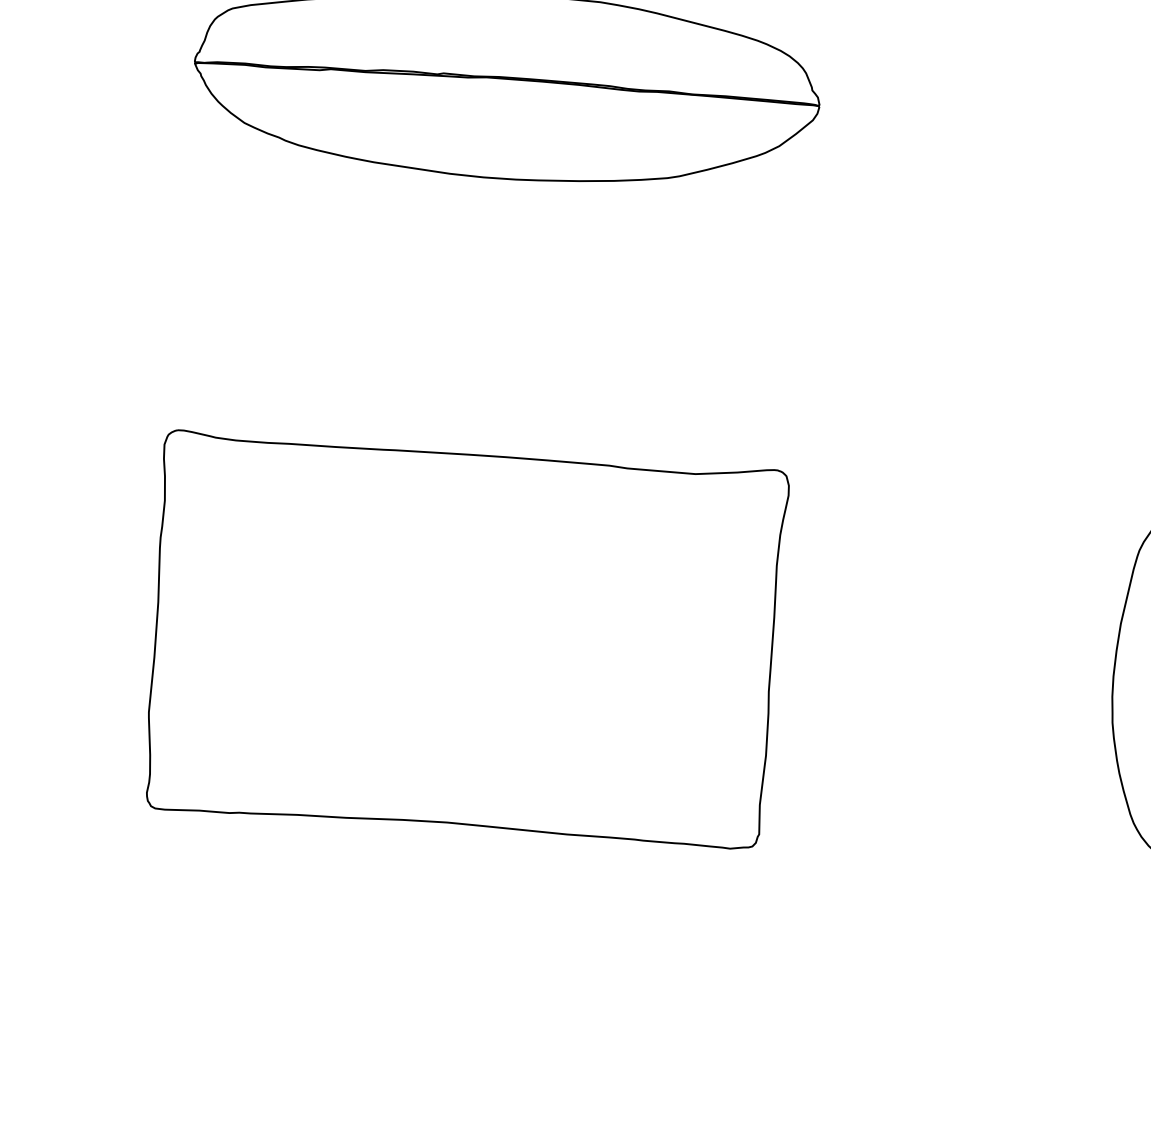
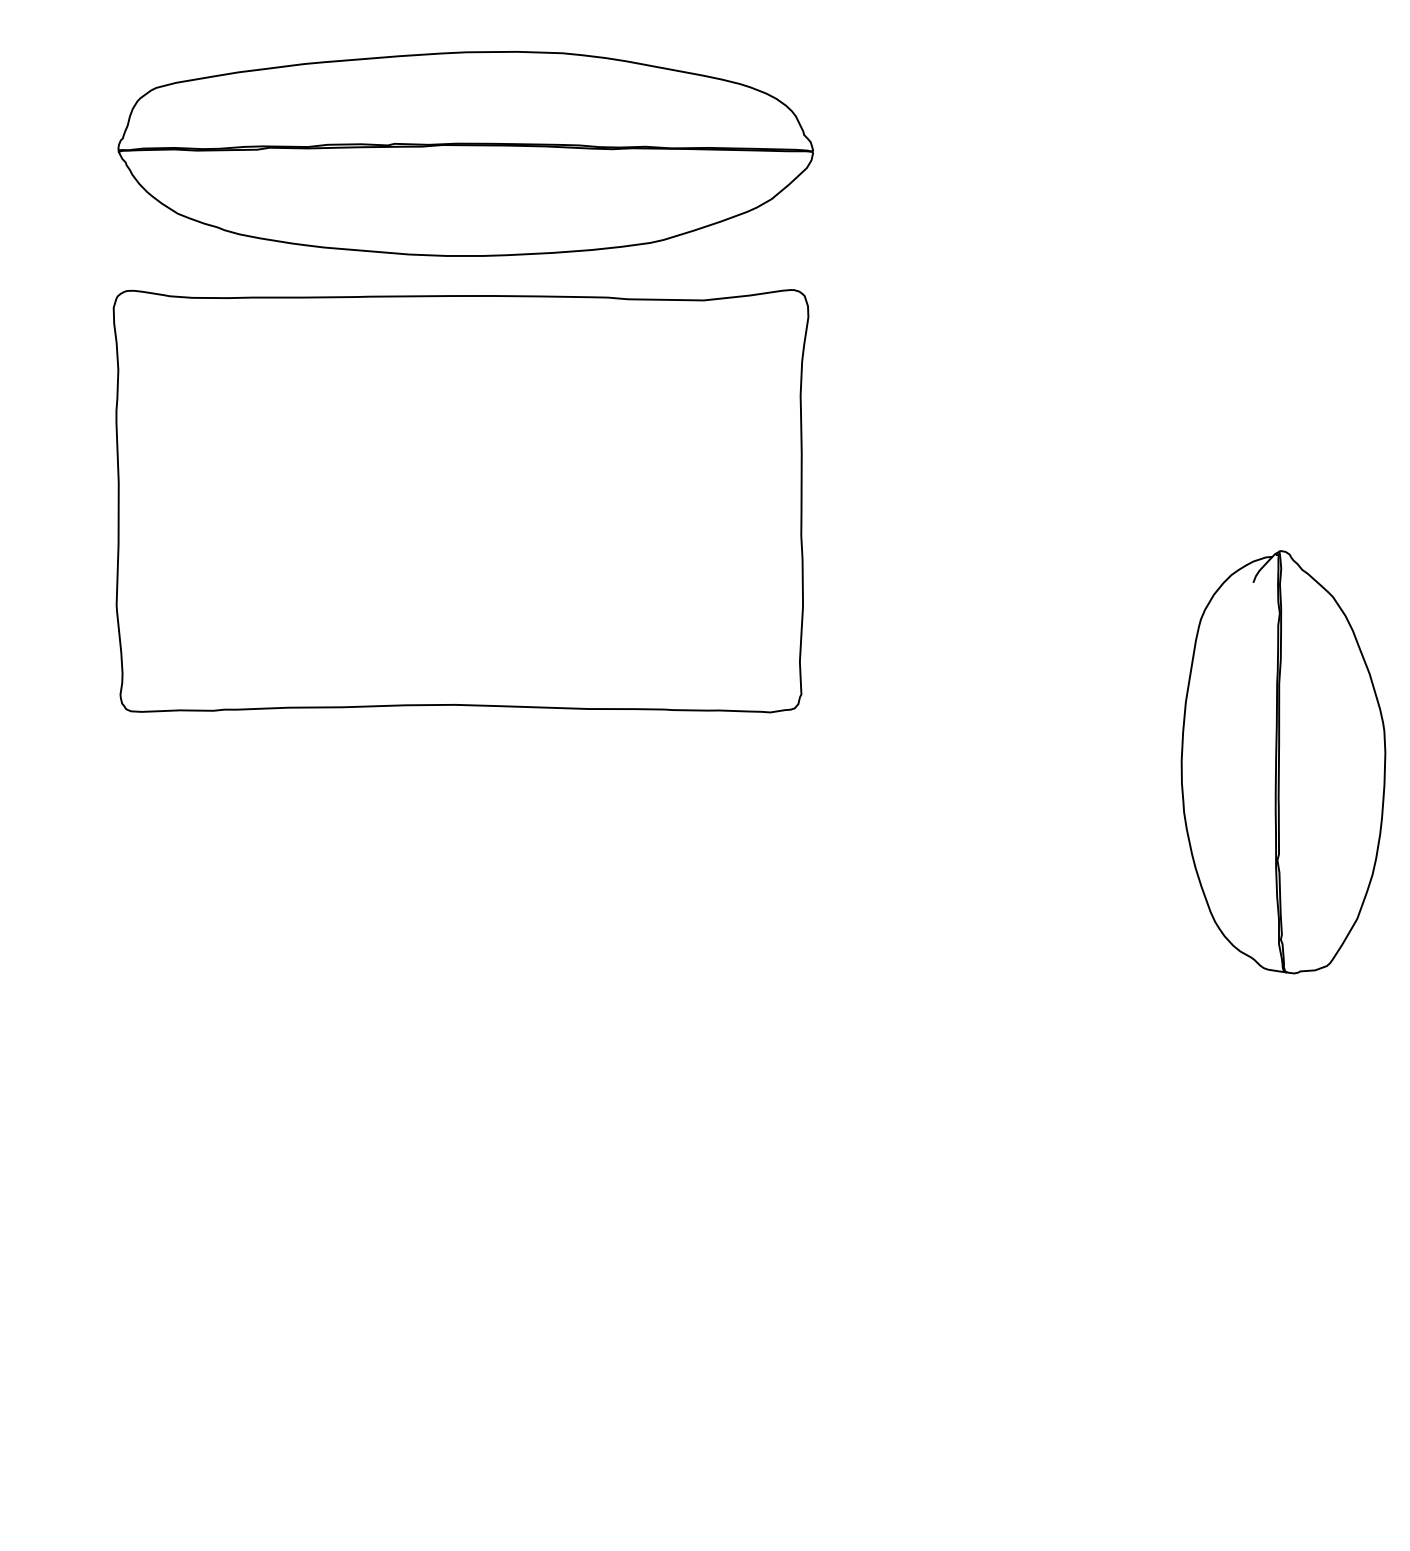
part: (464, 640) -> (460, 501), moved

